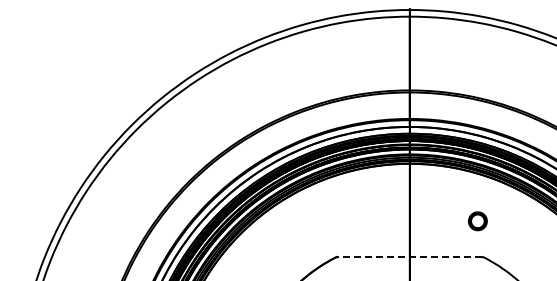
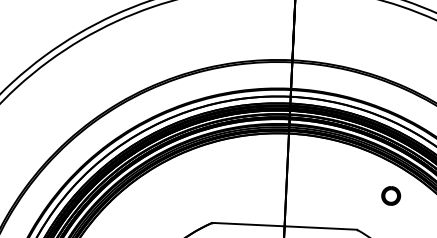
part: (477, 221) -> (390, 196), moved
line: (409, 256) -> (284, 226), dashed -> solid

